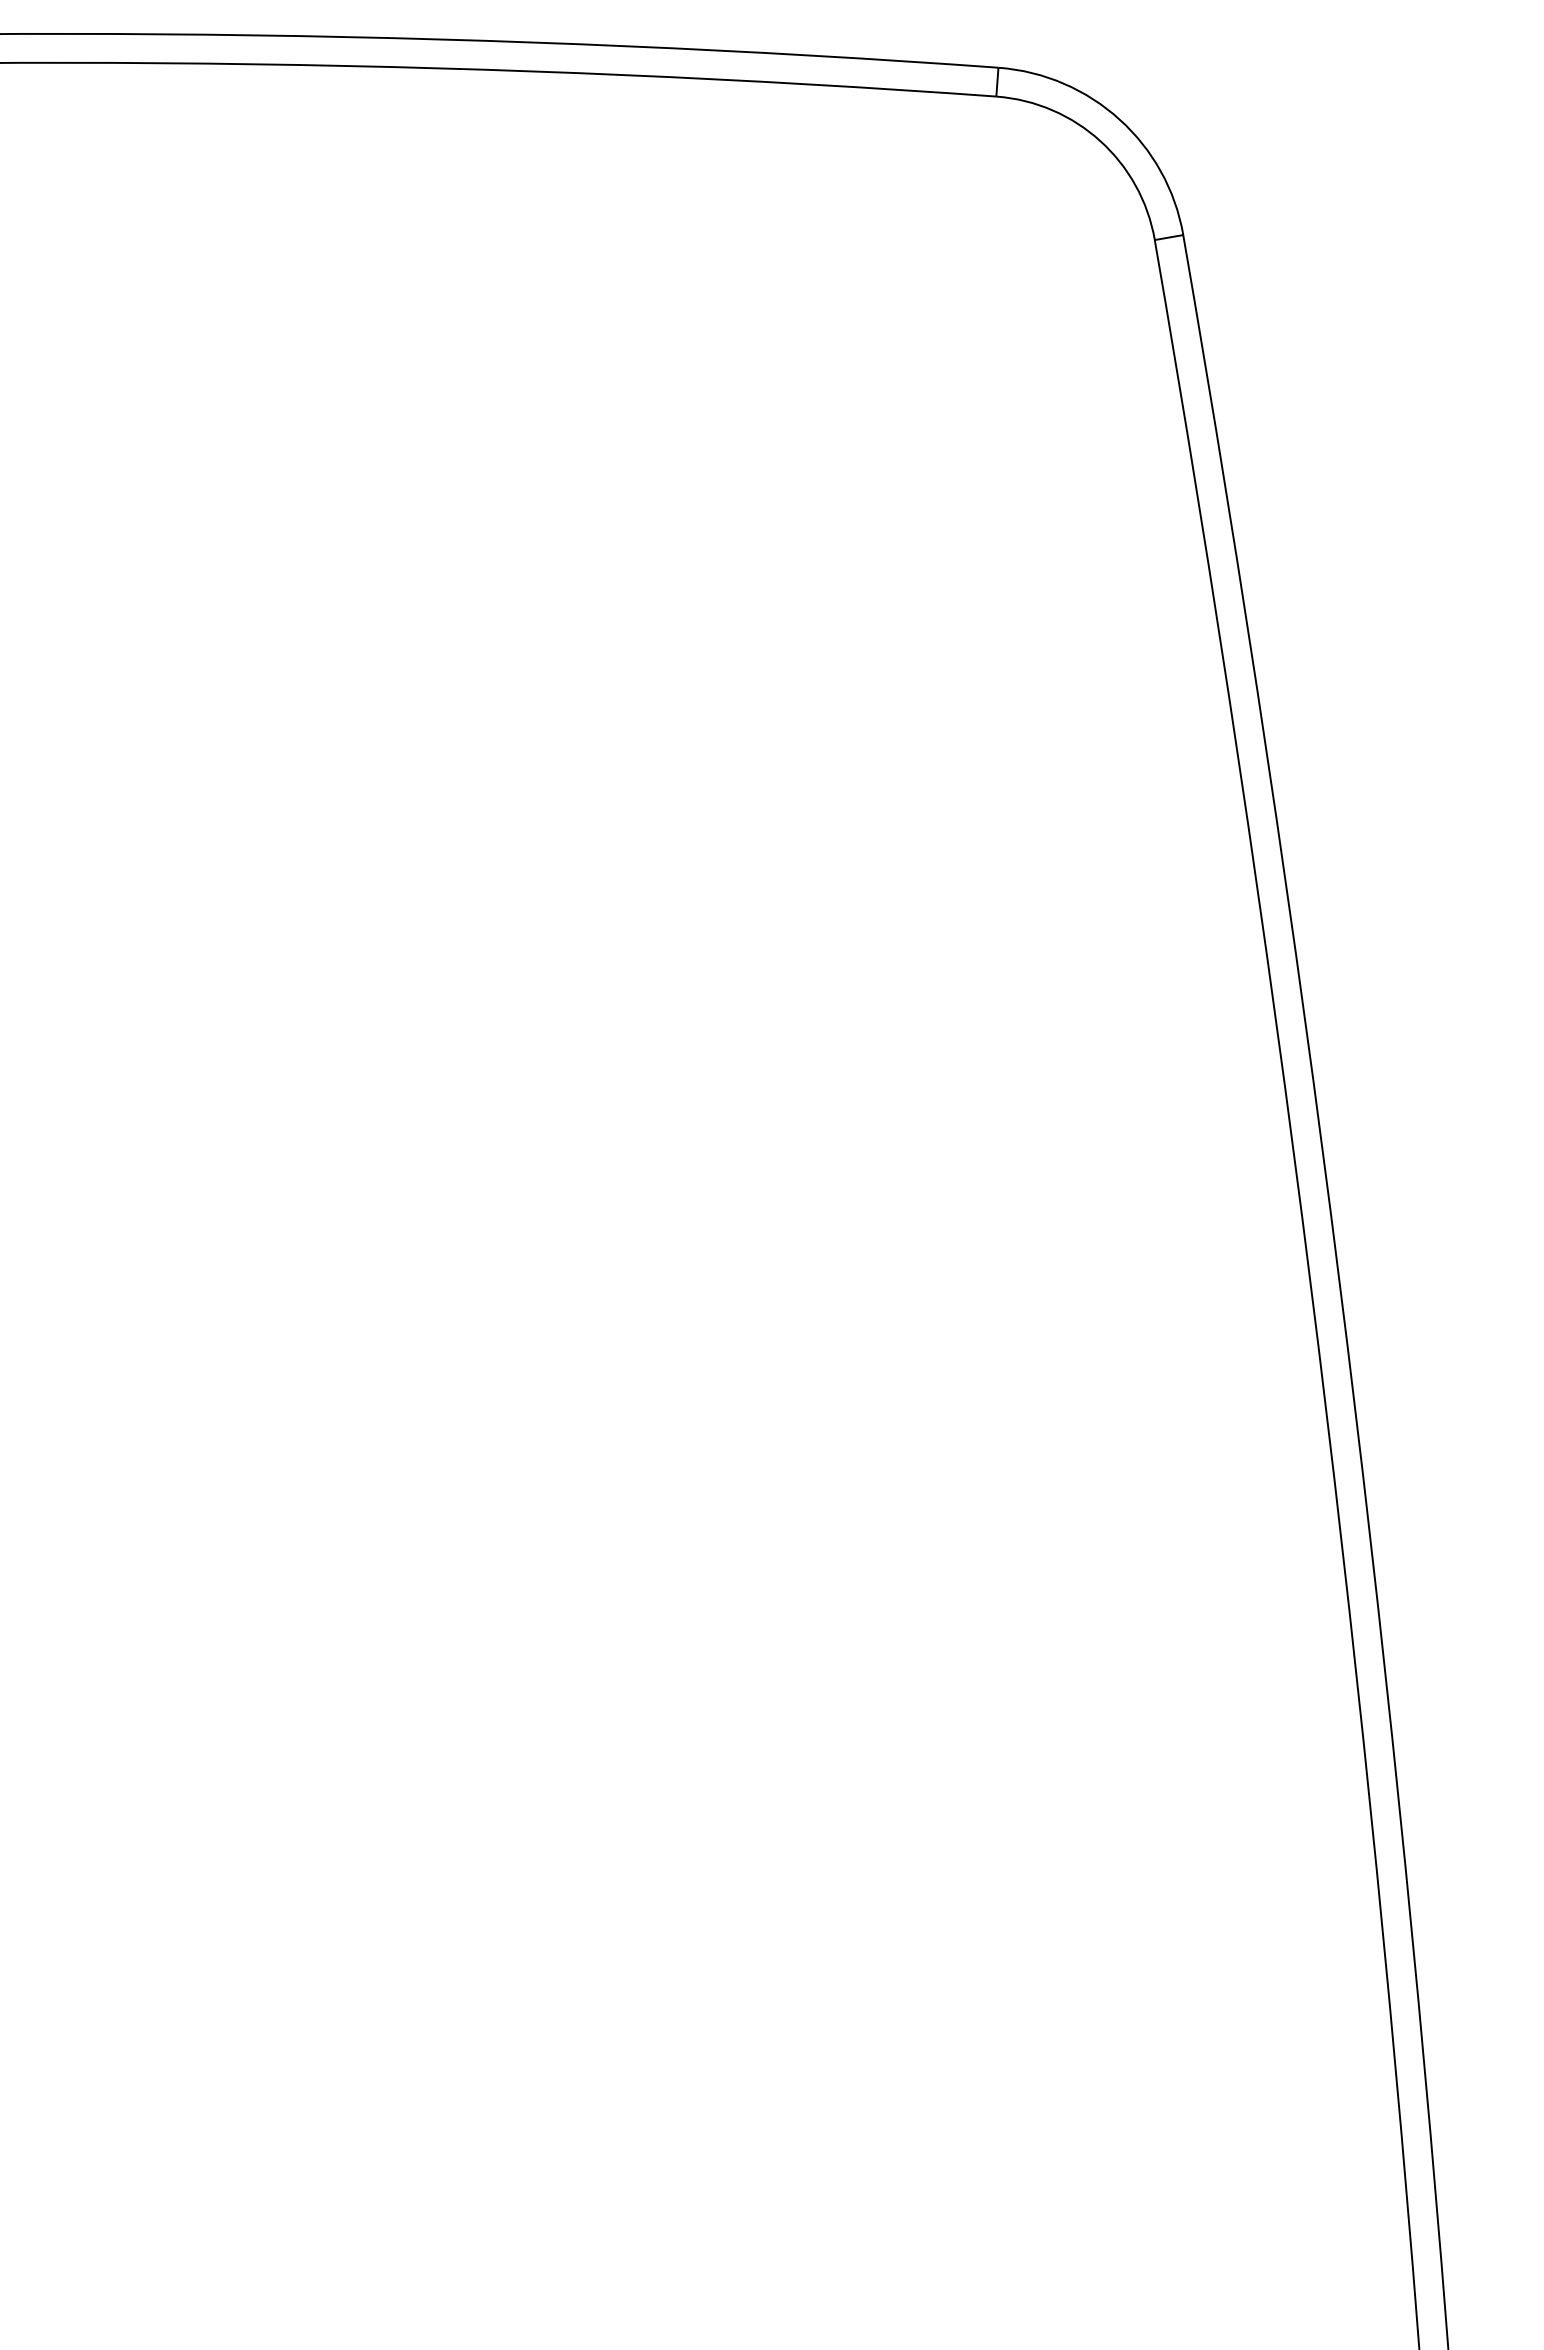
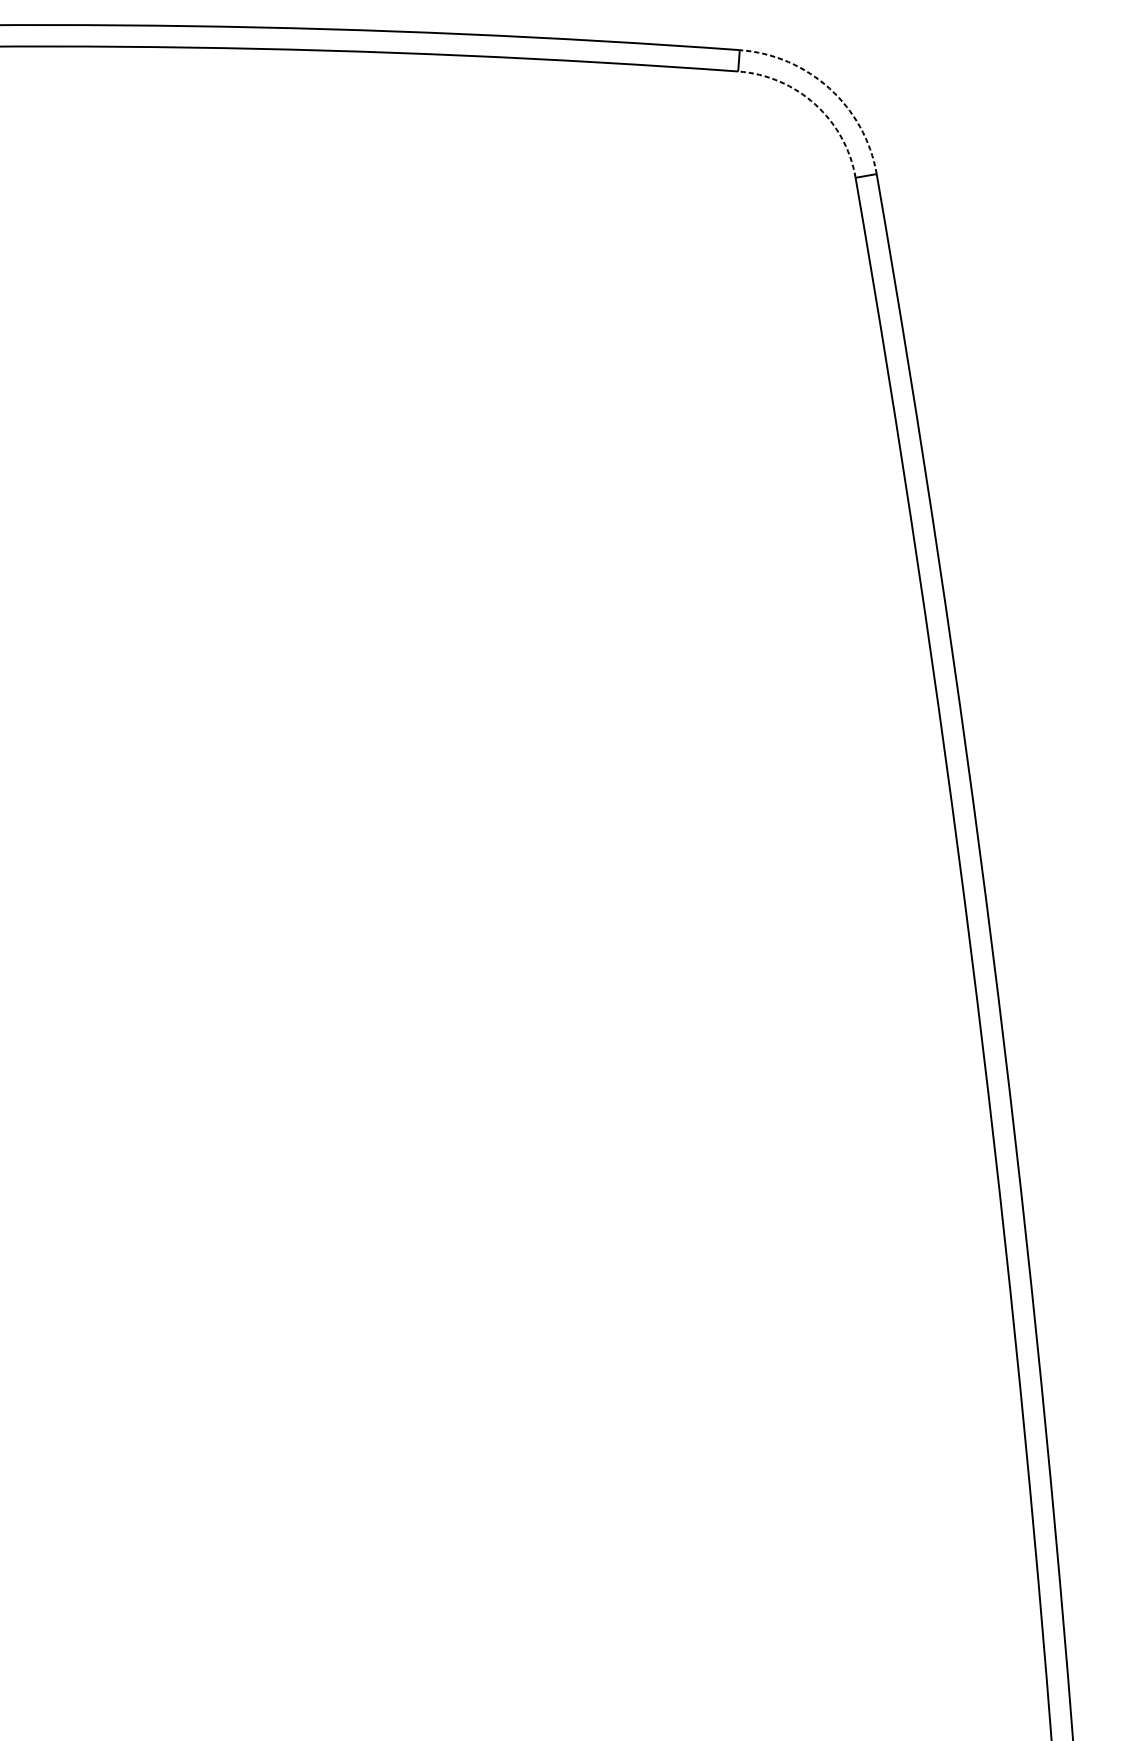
arc: (1119, 119) -> (829, 88), solid -> dashed
arc: (1100, 141) -> (815, 104), solid -> dashed

